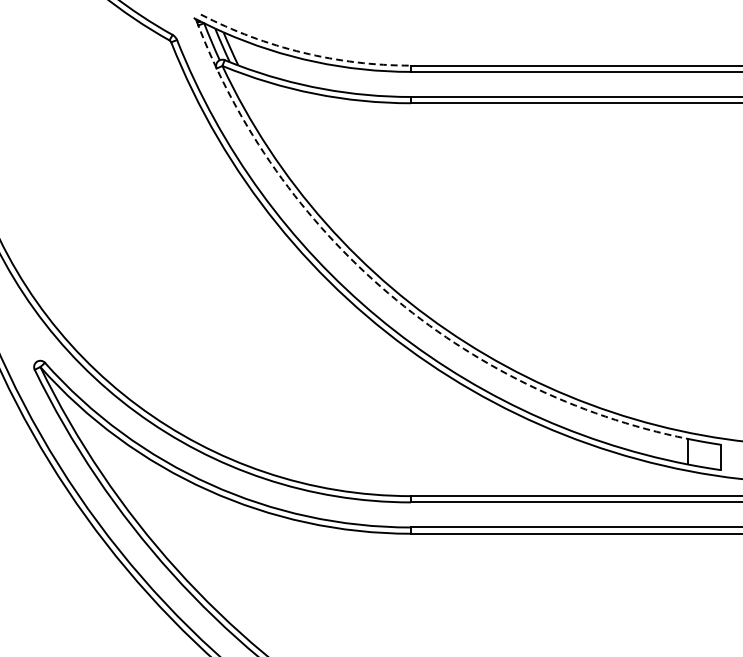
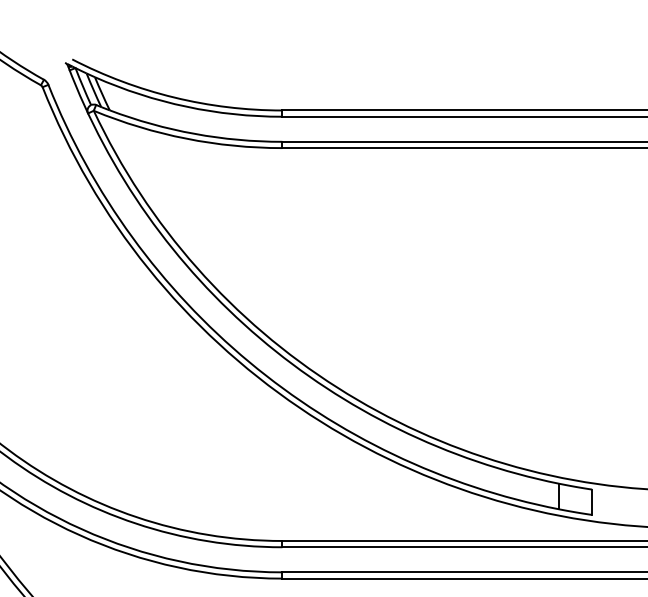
arc: (302, 52) -> (173, 97), dashed -> solid
arc: (388, 293) -> (259, 338), dashed -> solid

